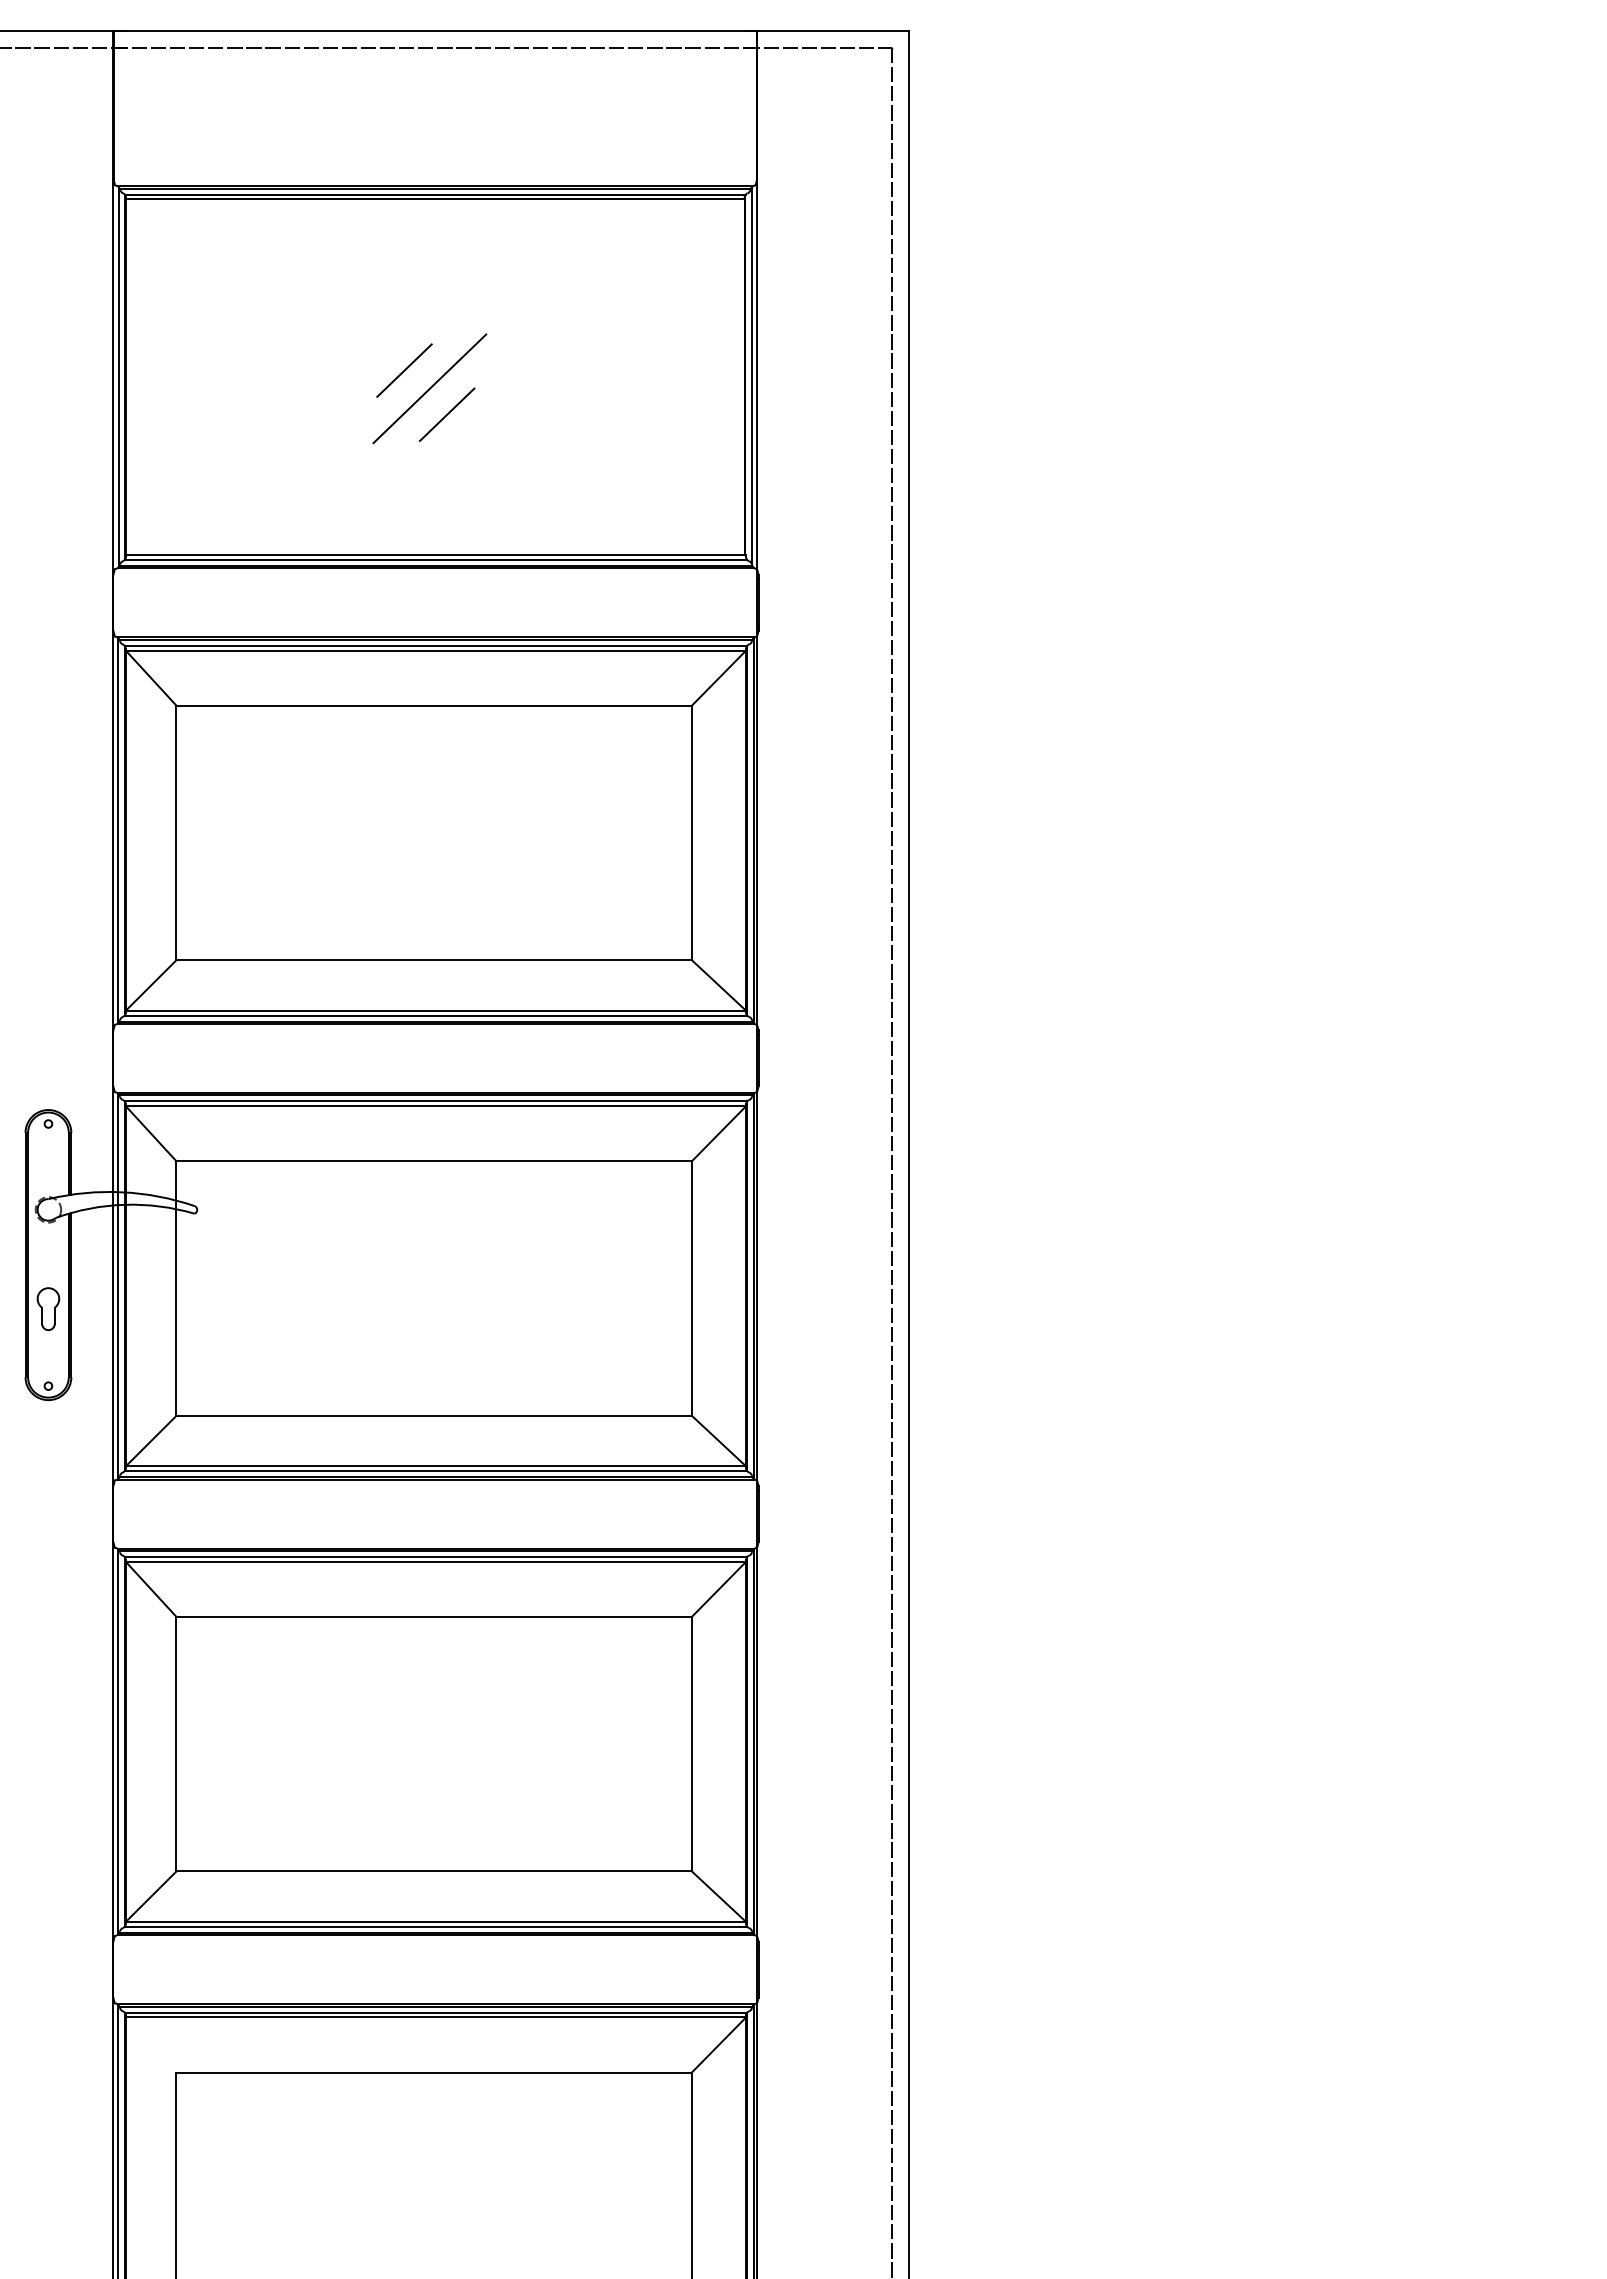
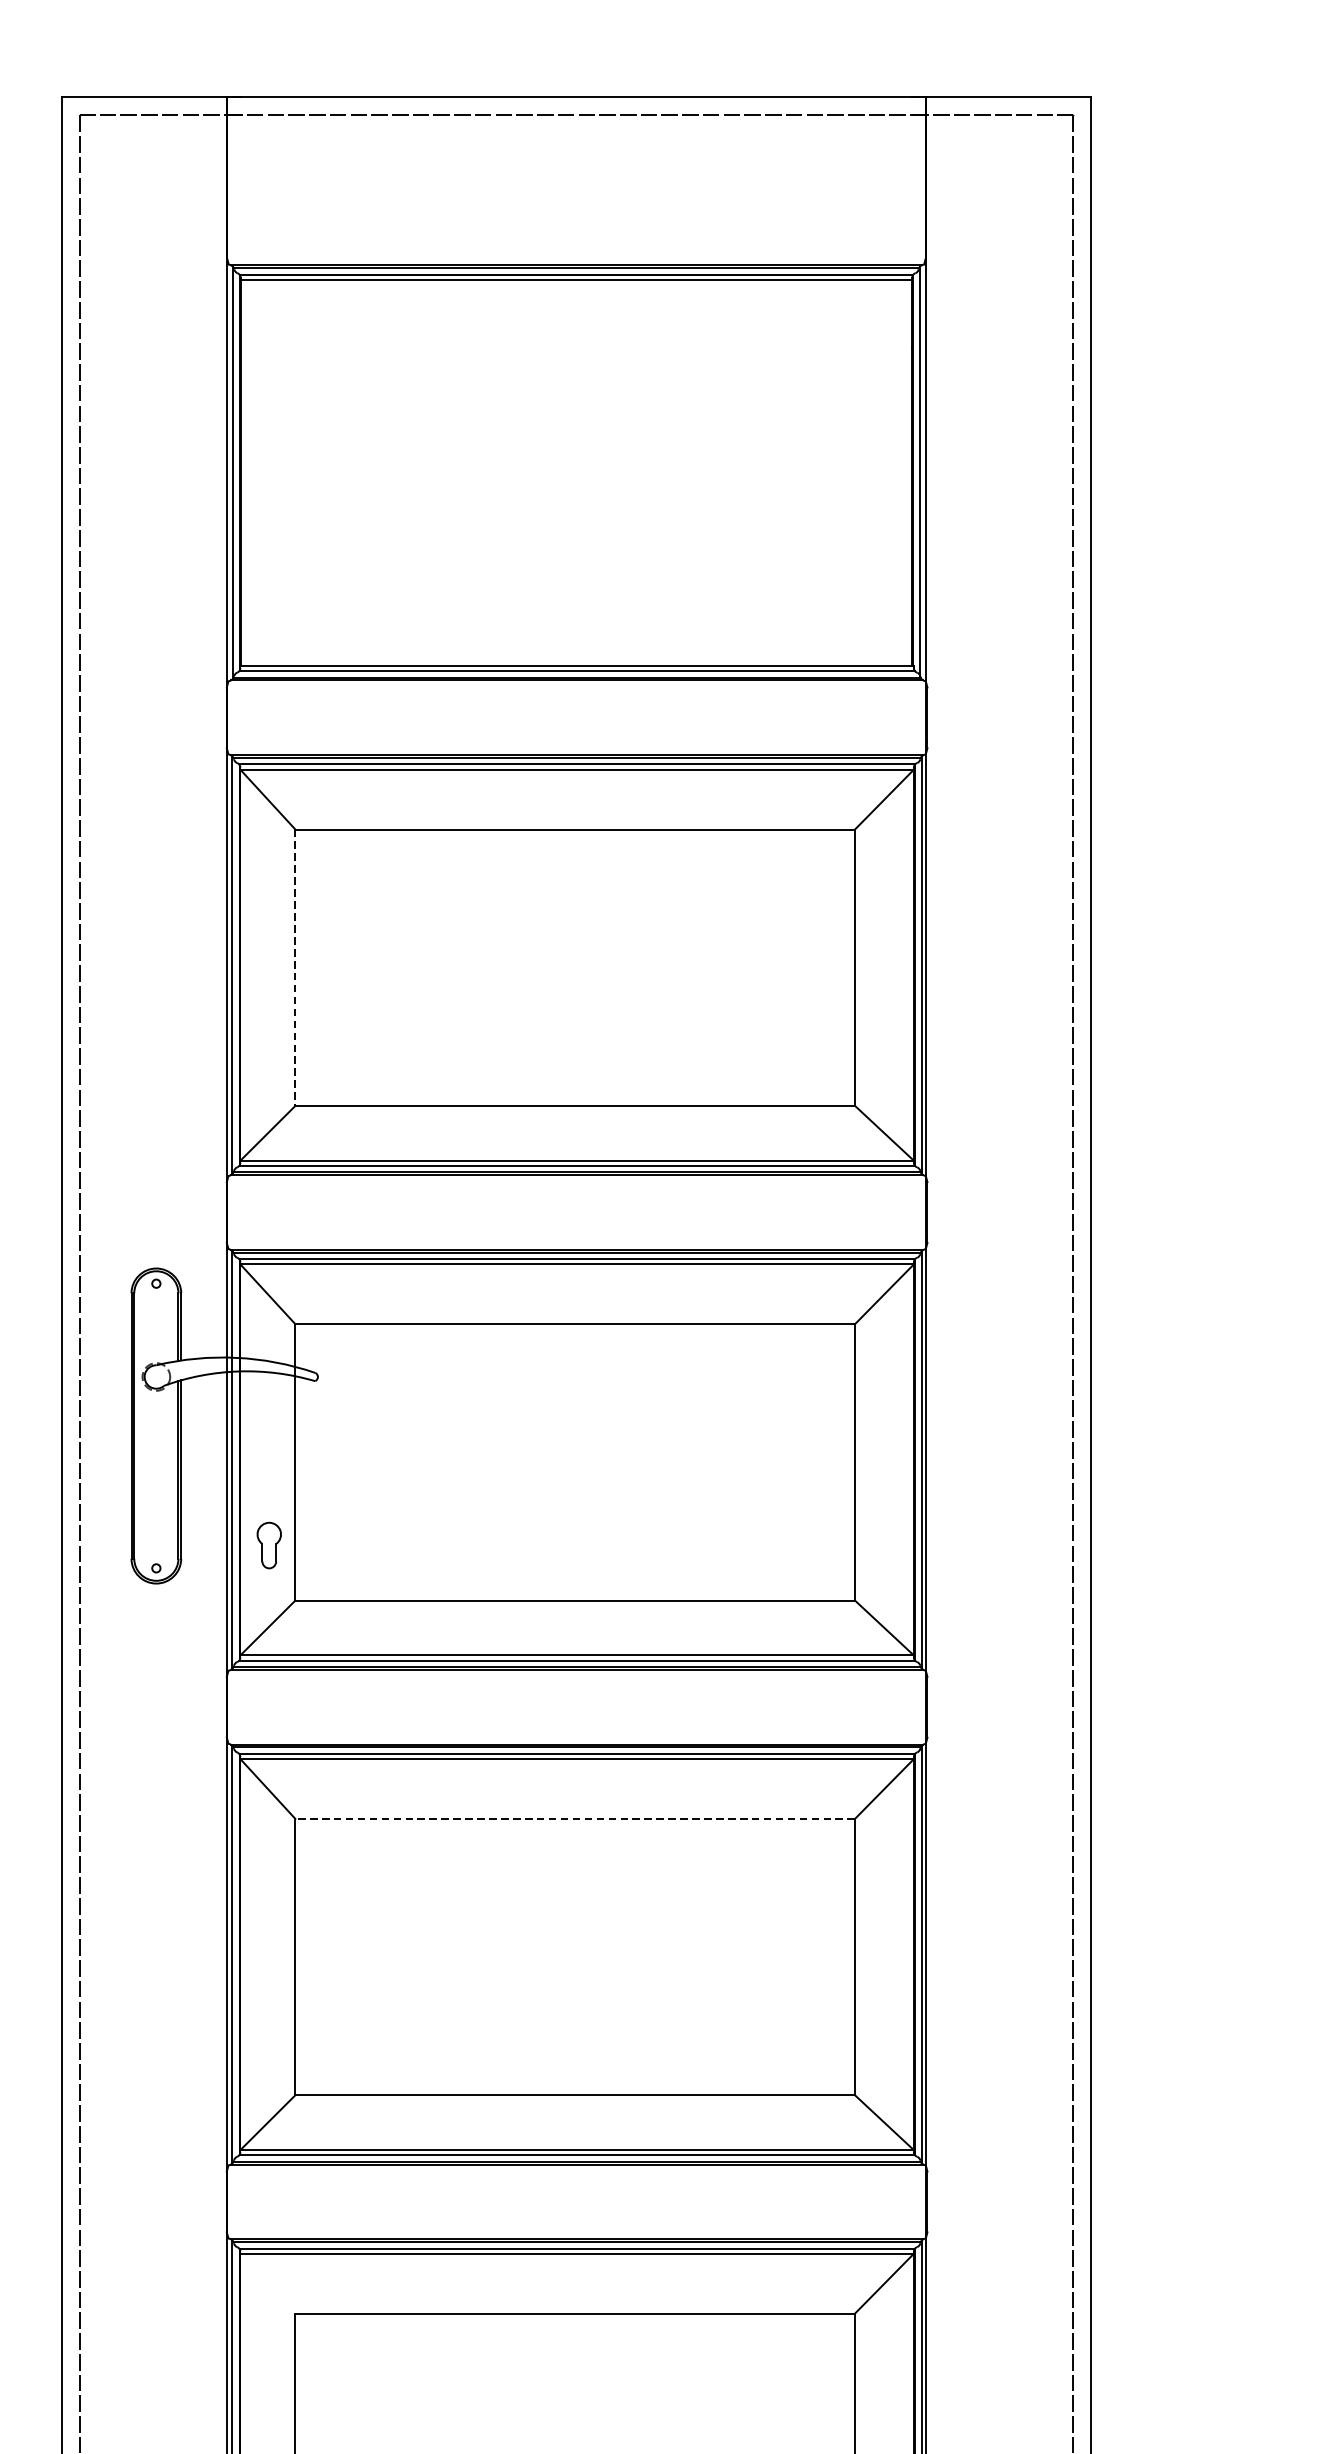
line: (404, 370) -> (542, 465), removed
line: (429, 388) -> (570, 485), removed
line: (446, 414) -> (588, 513), removed
line: (176, 833) -> (295, 968), solid -> dashed
part: (48, 1309) -> (269, 1545), moved
line: (434, 1616) -> (575, 1818), solid -> dashed

